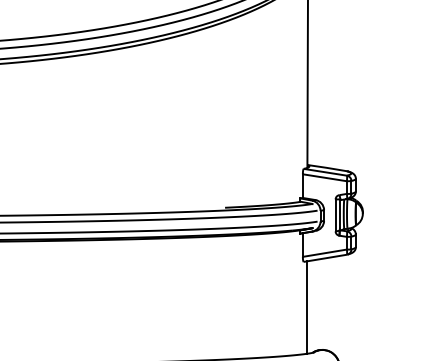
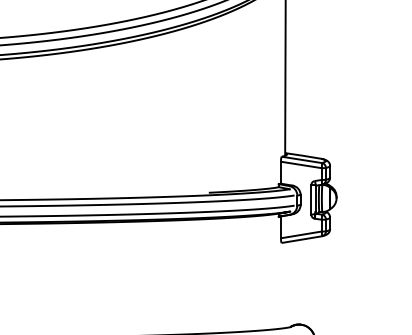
line: (307, 307) -> (285, 285), removed

